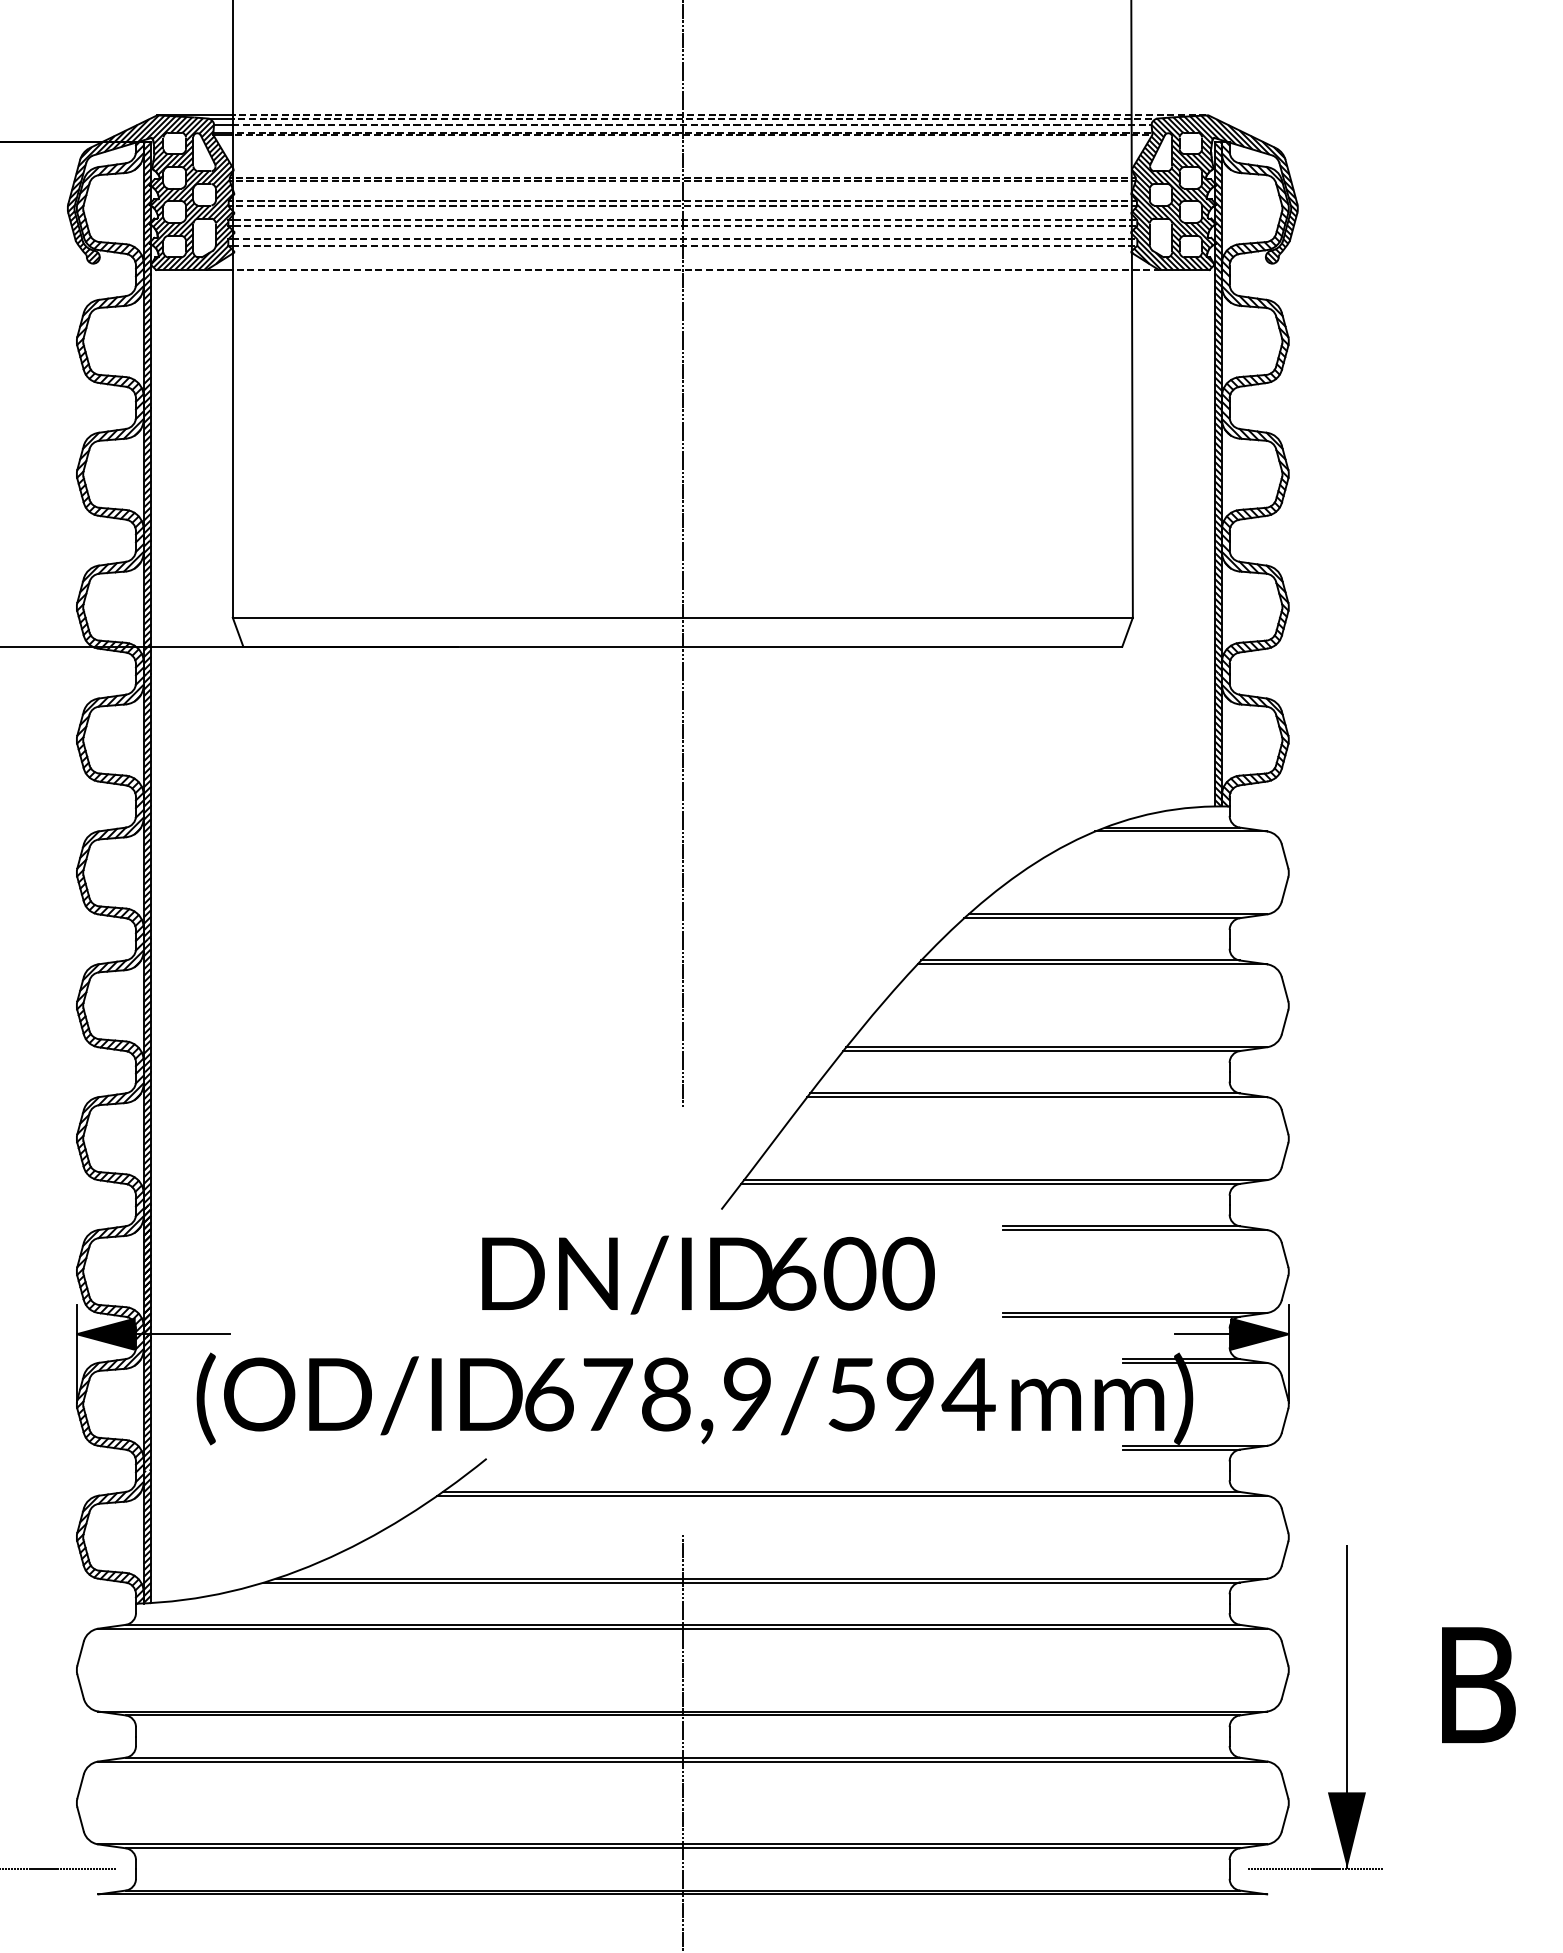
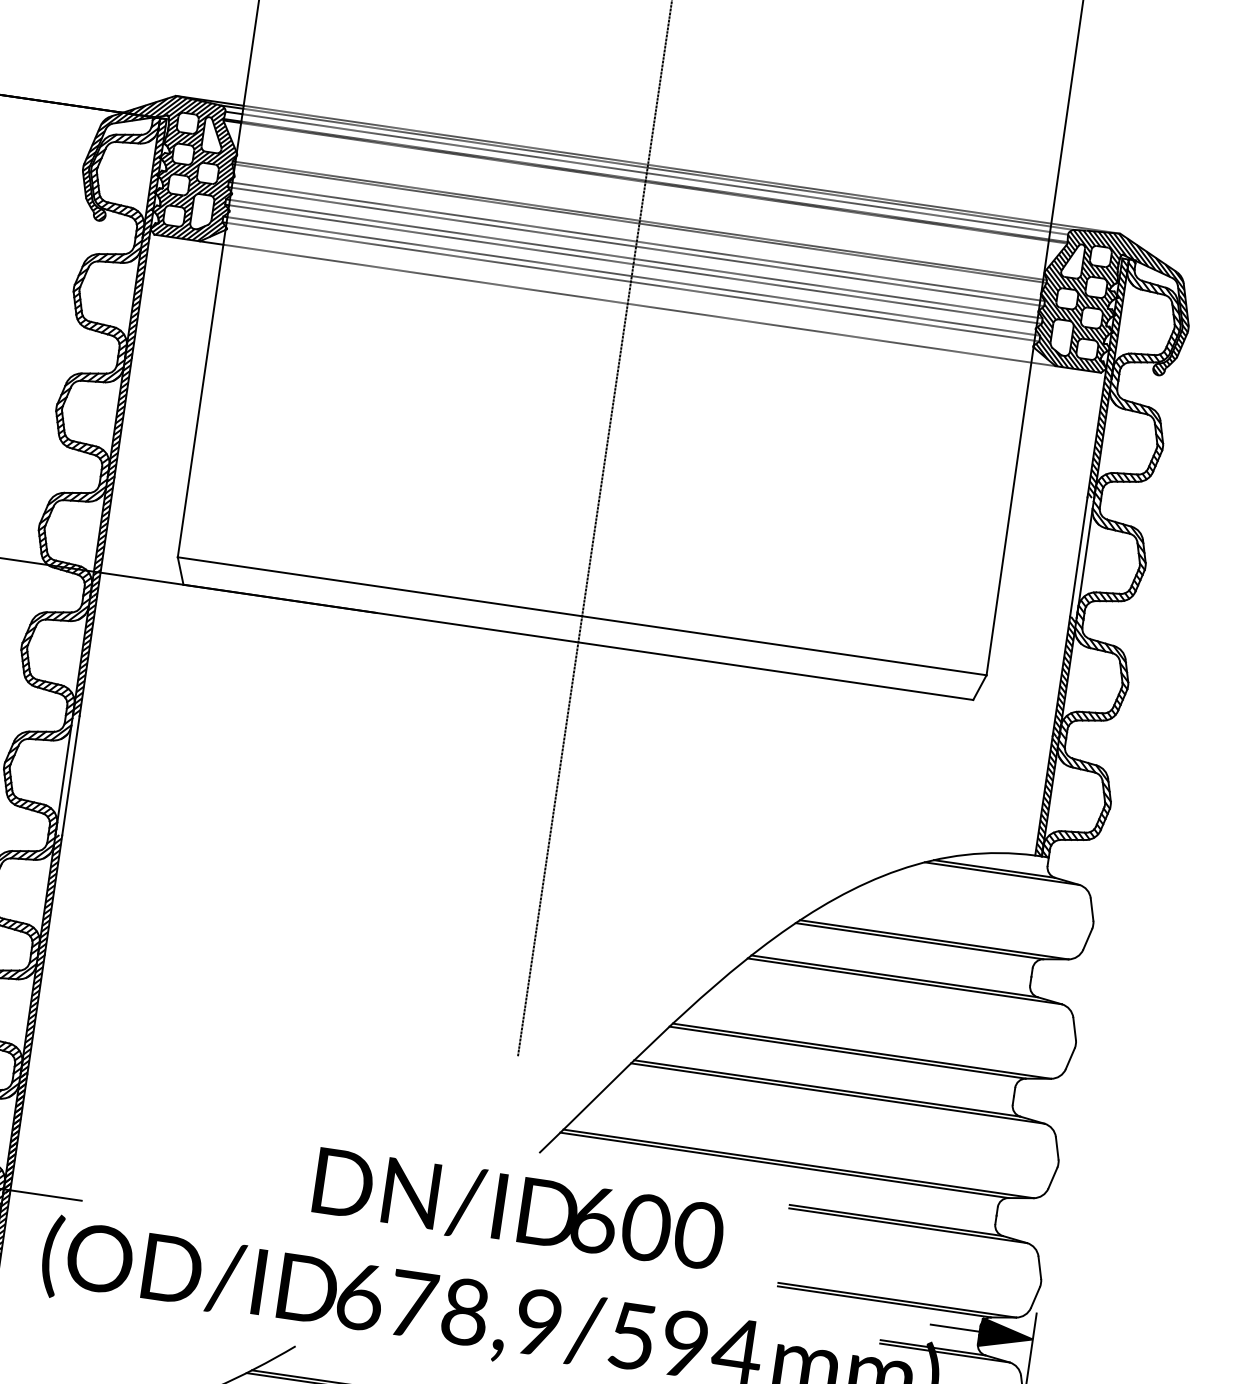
hatch: (1217, 473) -> (1081, 556), removed
hatch: (147, 872) -> (67, 774), removed

